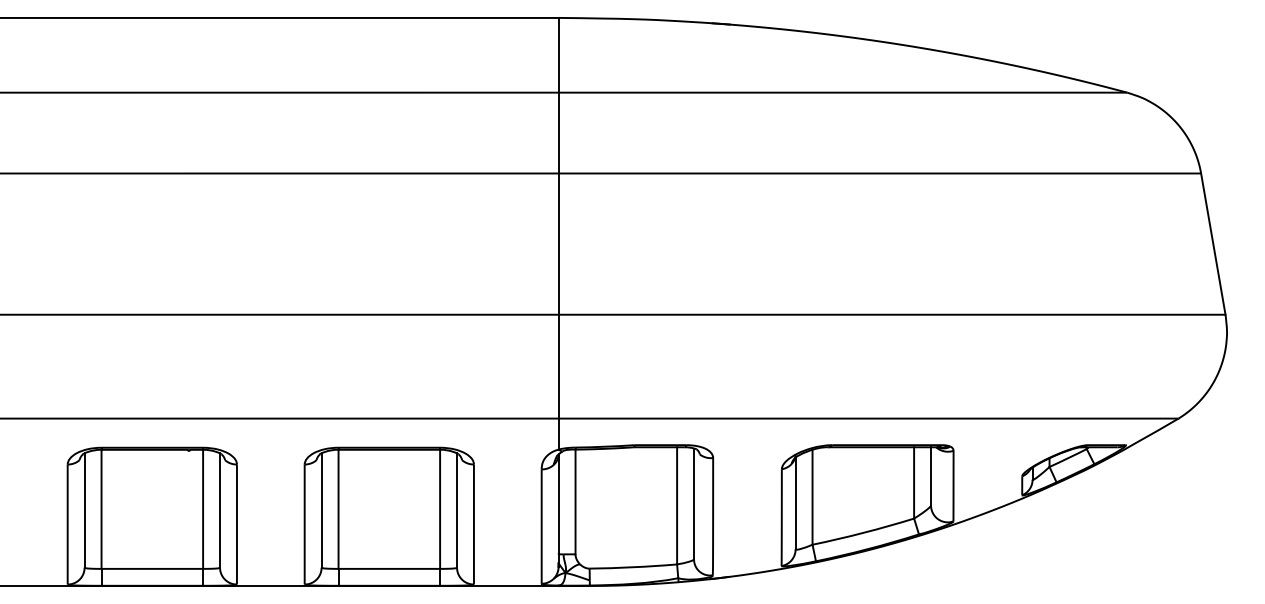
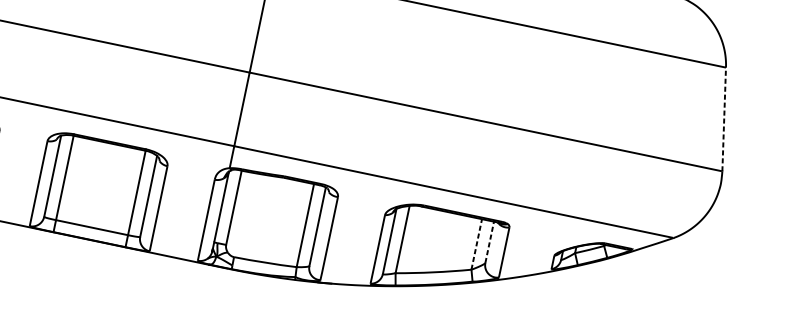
line: (1213, 244) -> (724, 119), solid -> dashed
line: (931, 475) -> (490, 241), solid -> dashed
line: (914, 482) -> (477, 244), solid -> dashed

